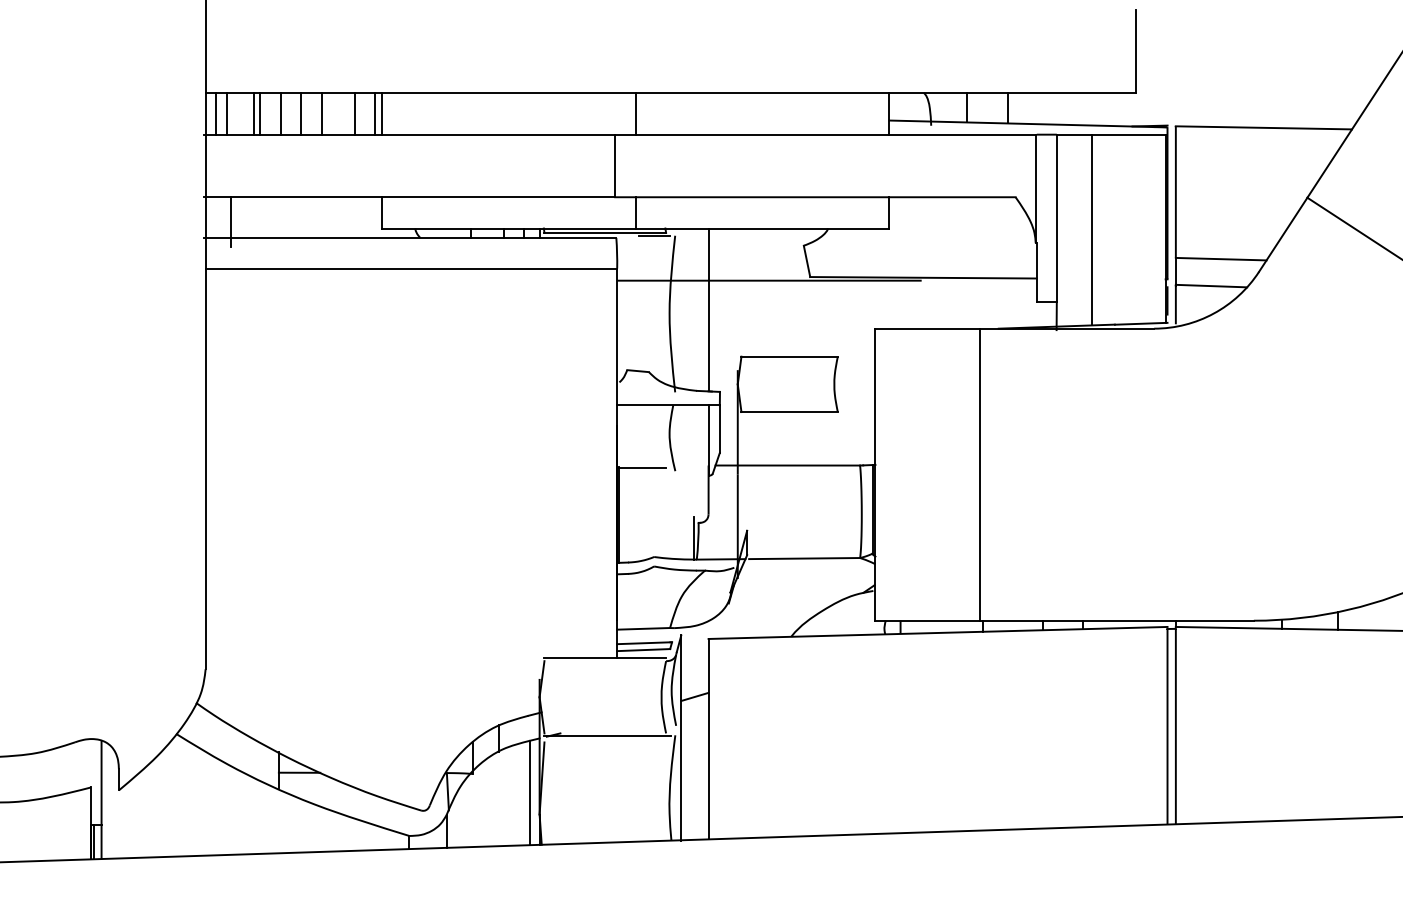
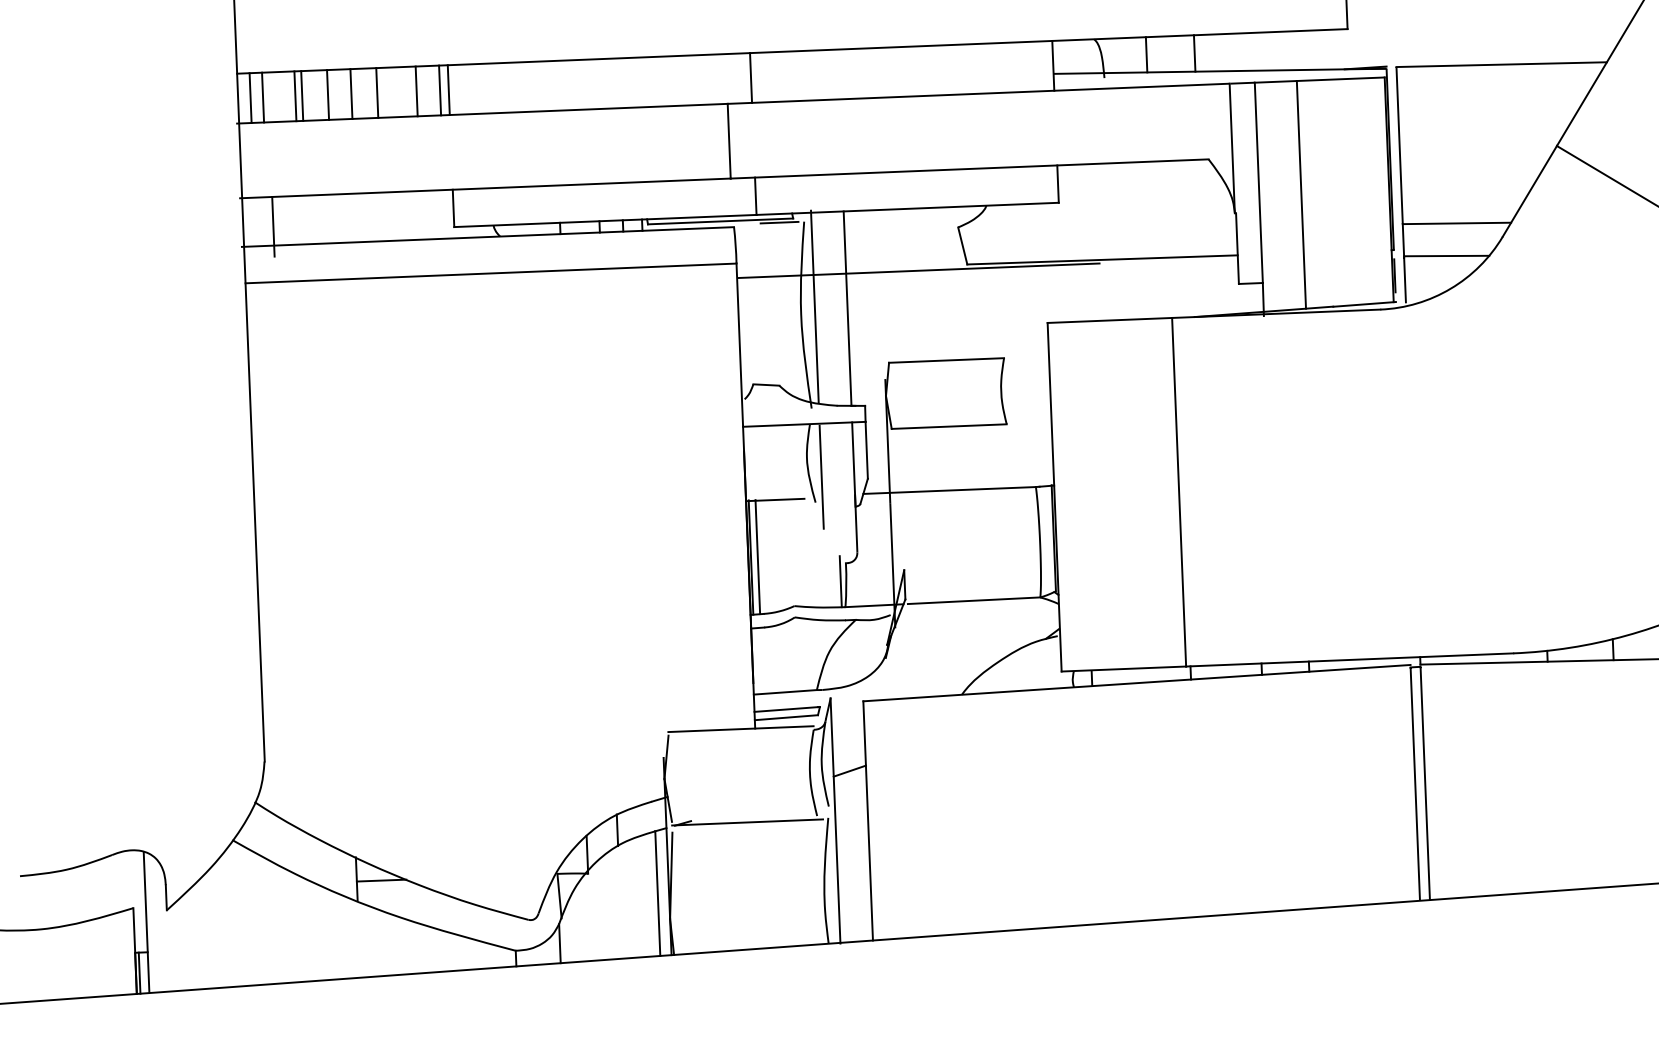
line: (681, 306) -> (815, 305), added
line: (681, 449) -> (821, 476), added
line: (625, 514) -> (758, 556), added

